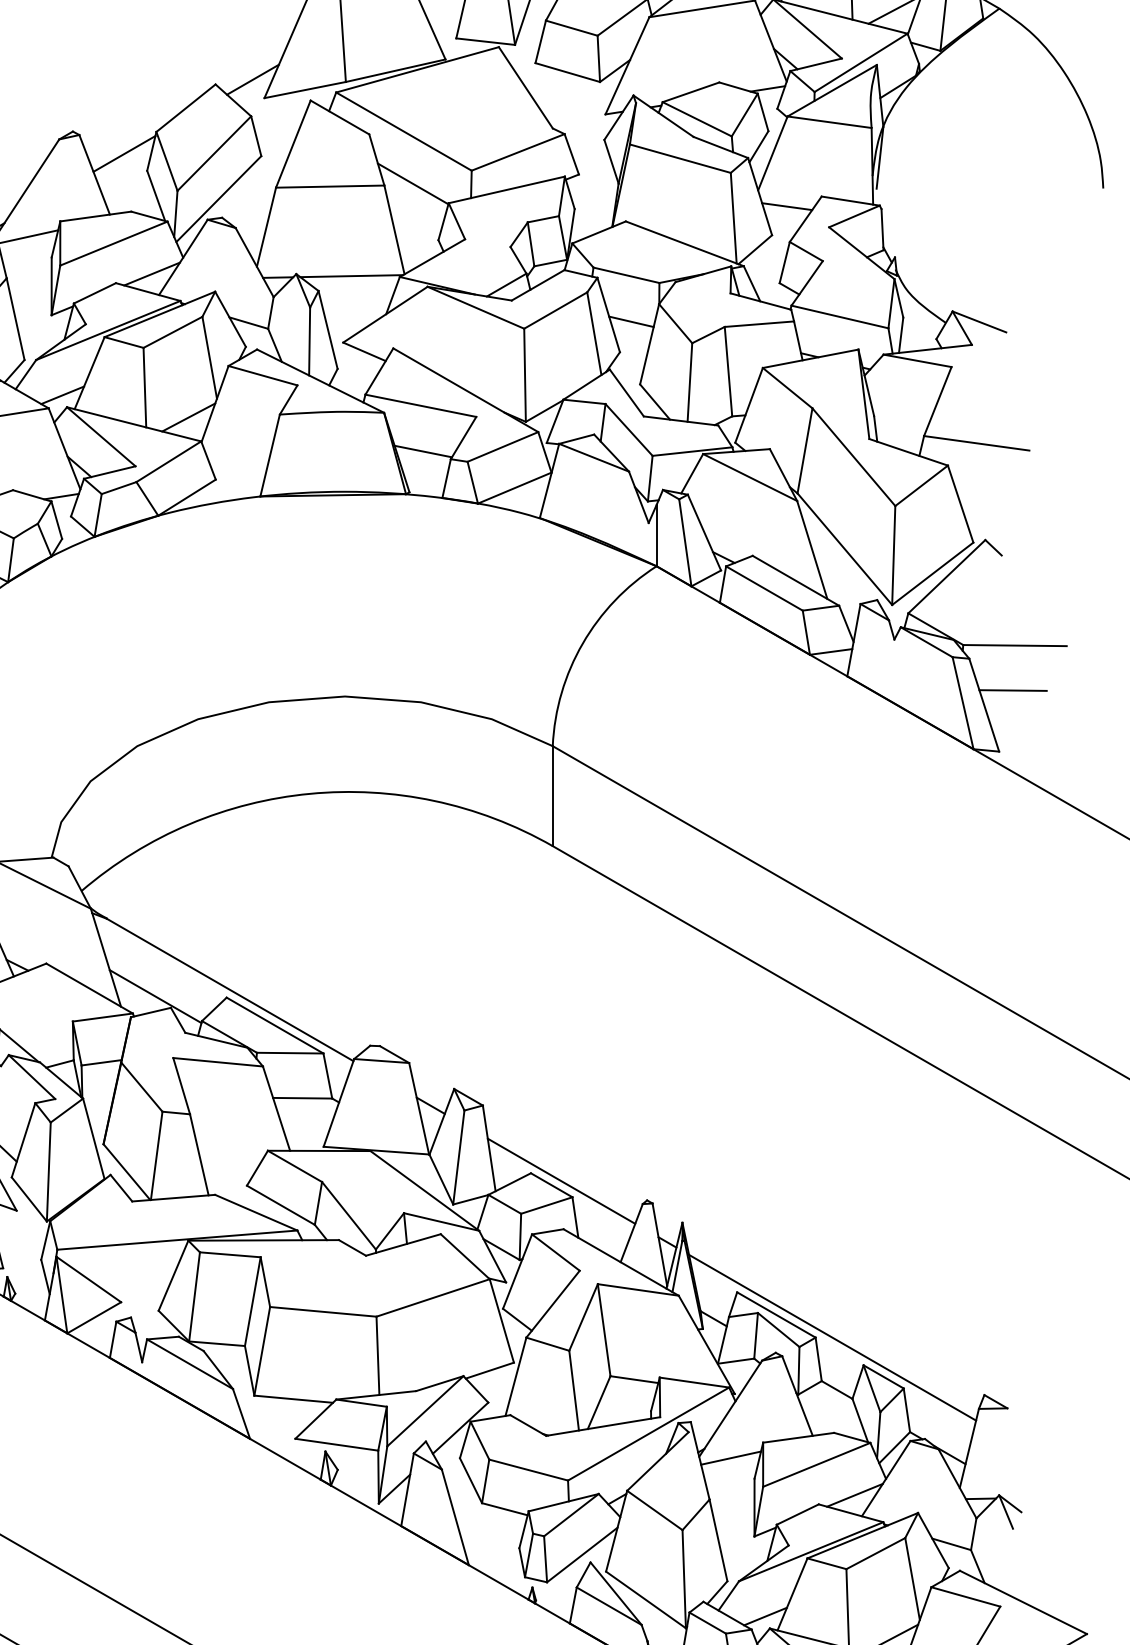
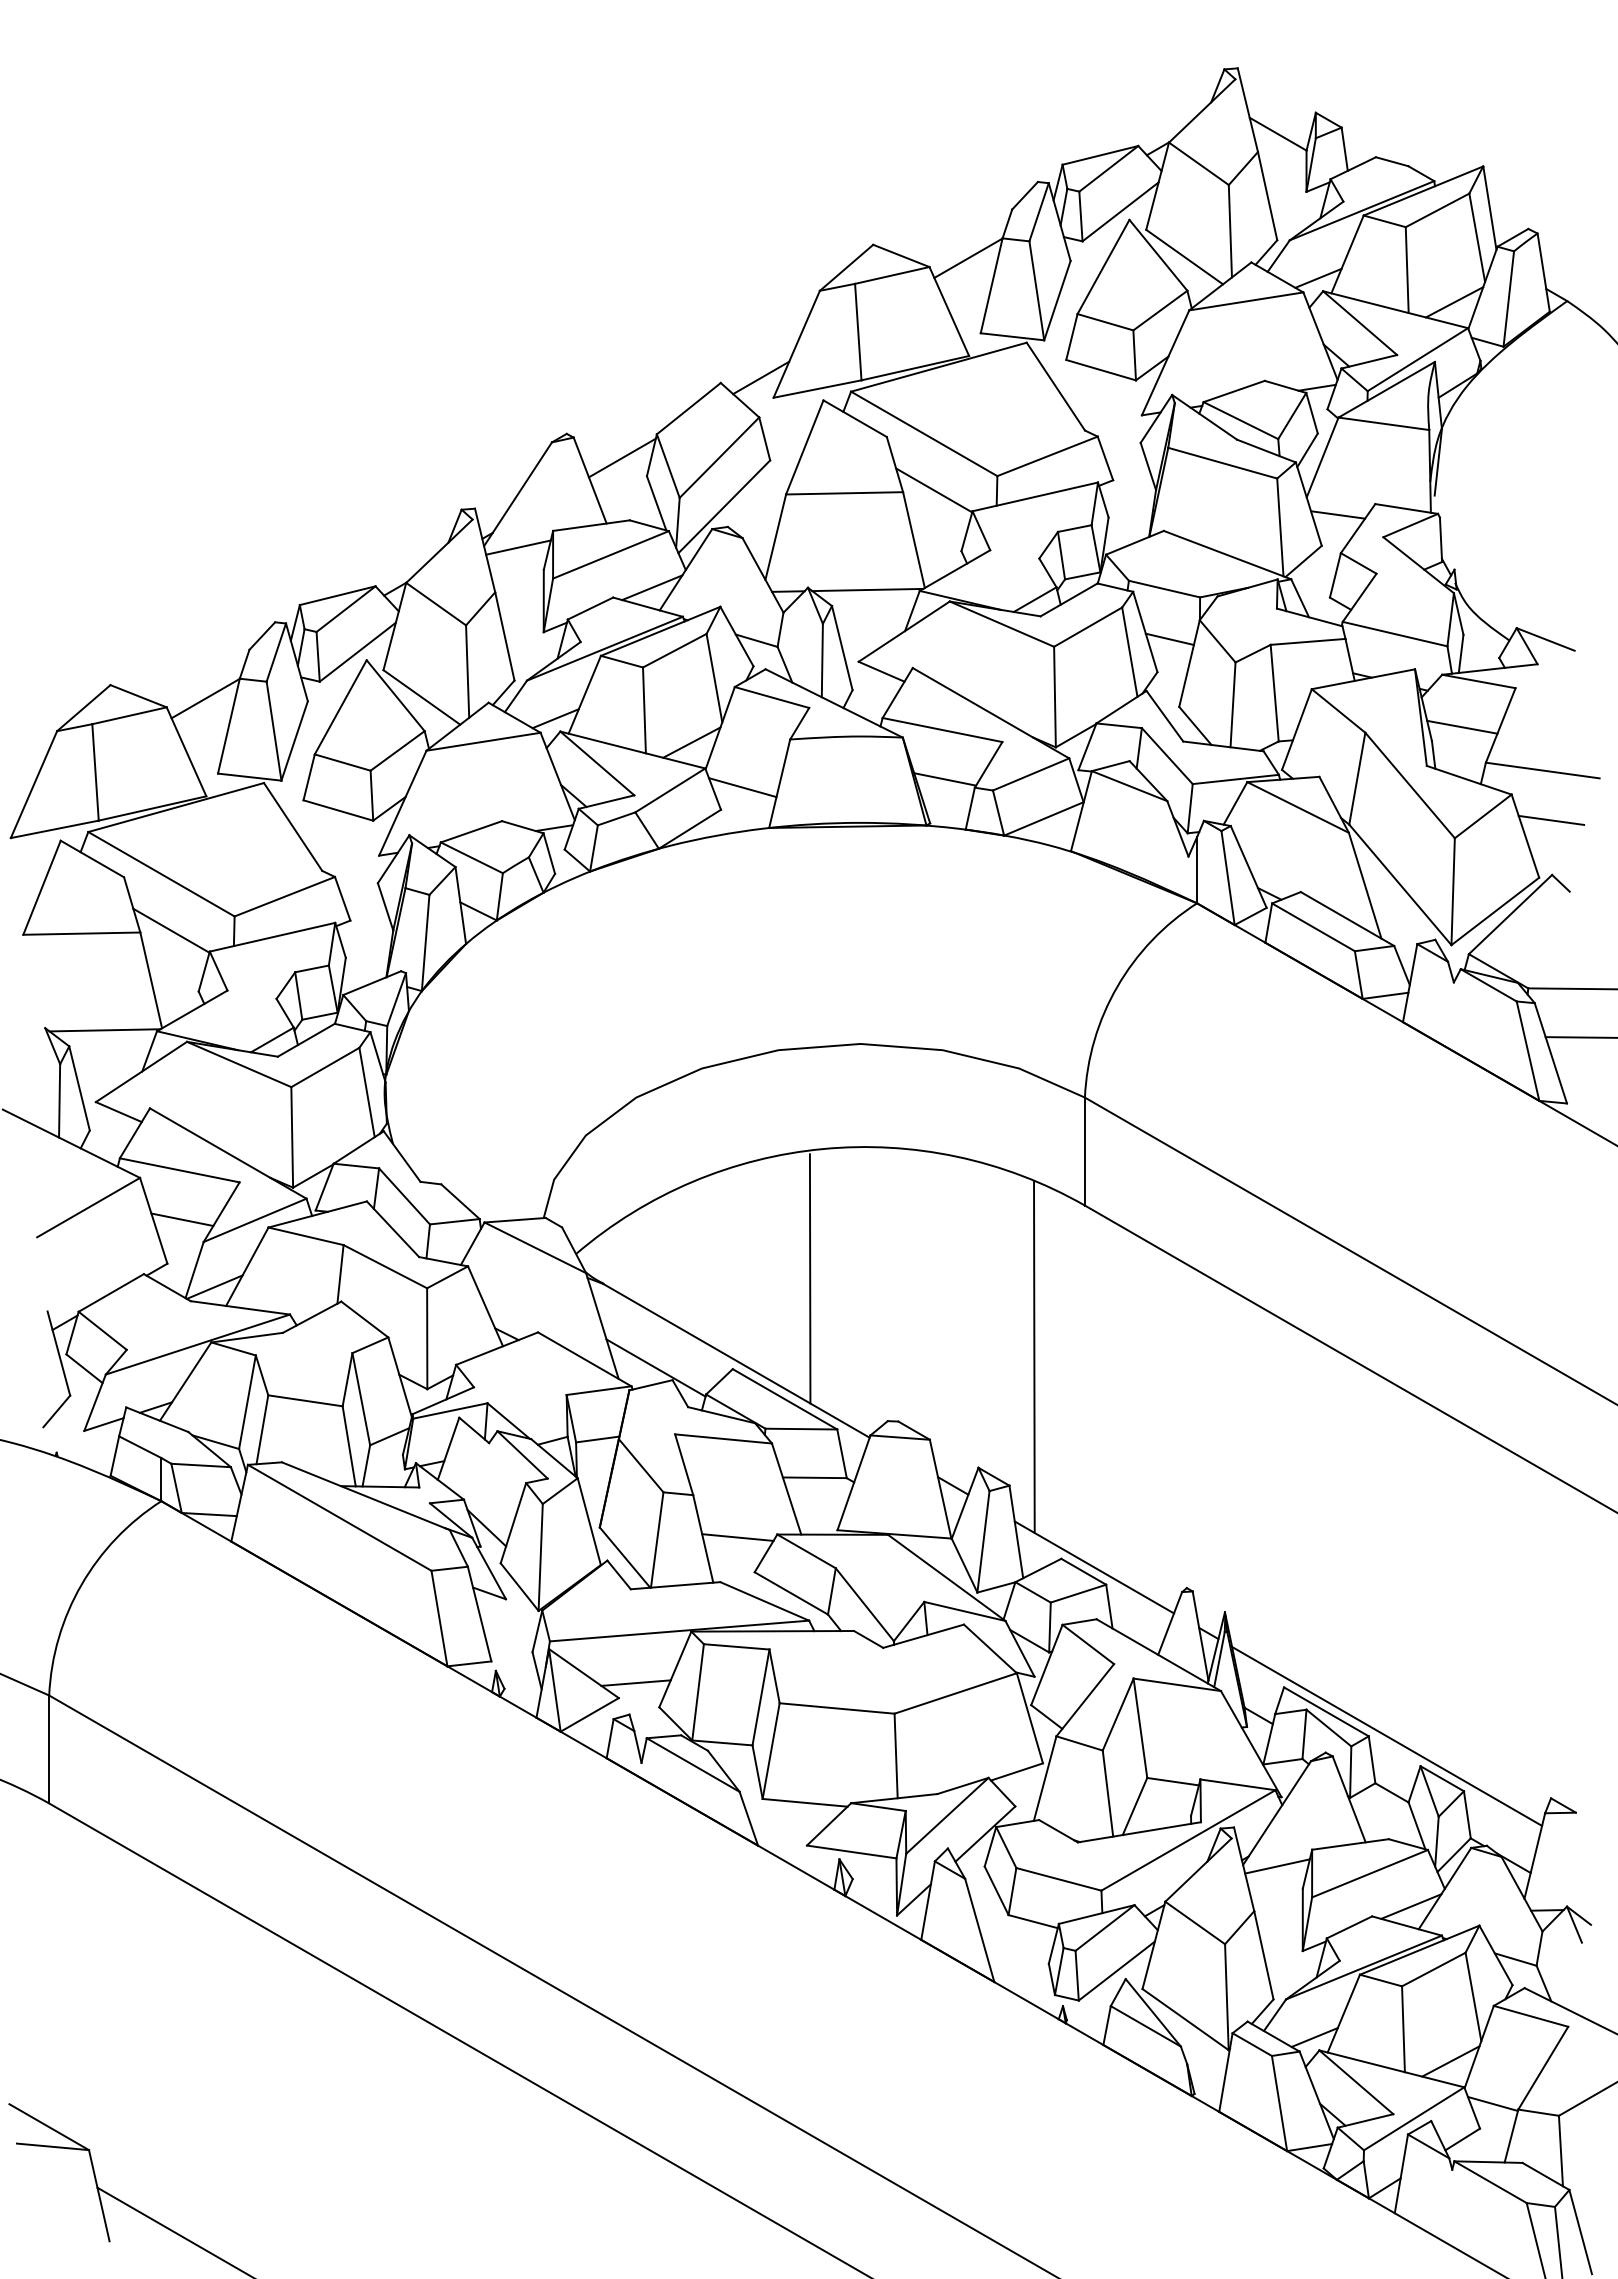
line: (902, 402) -> (1462, 726), added
line: (235, 459) -> (742, 787), added
line: (984, 488) -> (1551, 819), added
line: (297, 913) -> (809, 1278), added
line: (506, 985) -> (1034, 1356), added
line: (231, 1153) -> (737, 1537), added
line: (136, 1287) -> (635, 1682), added

